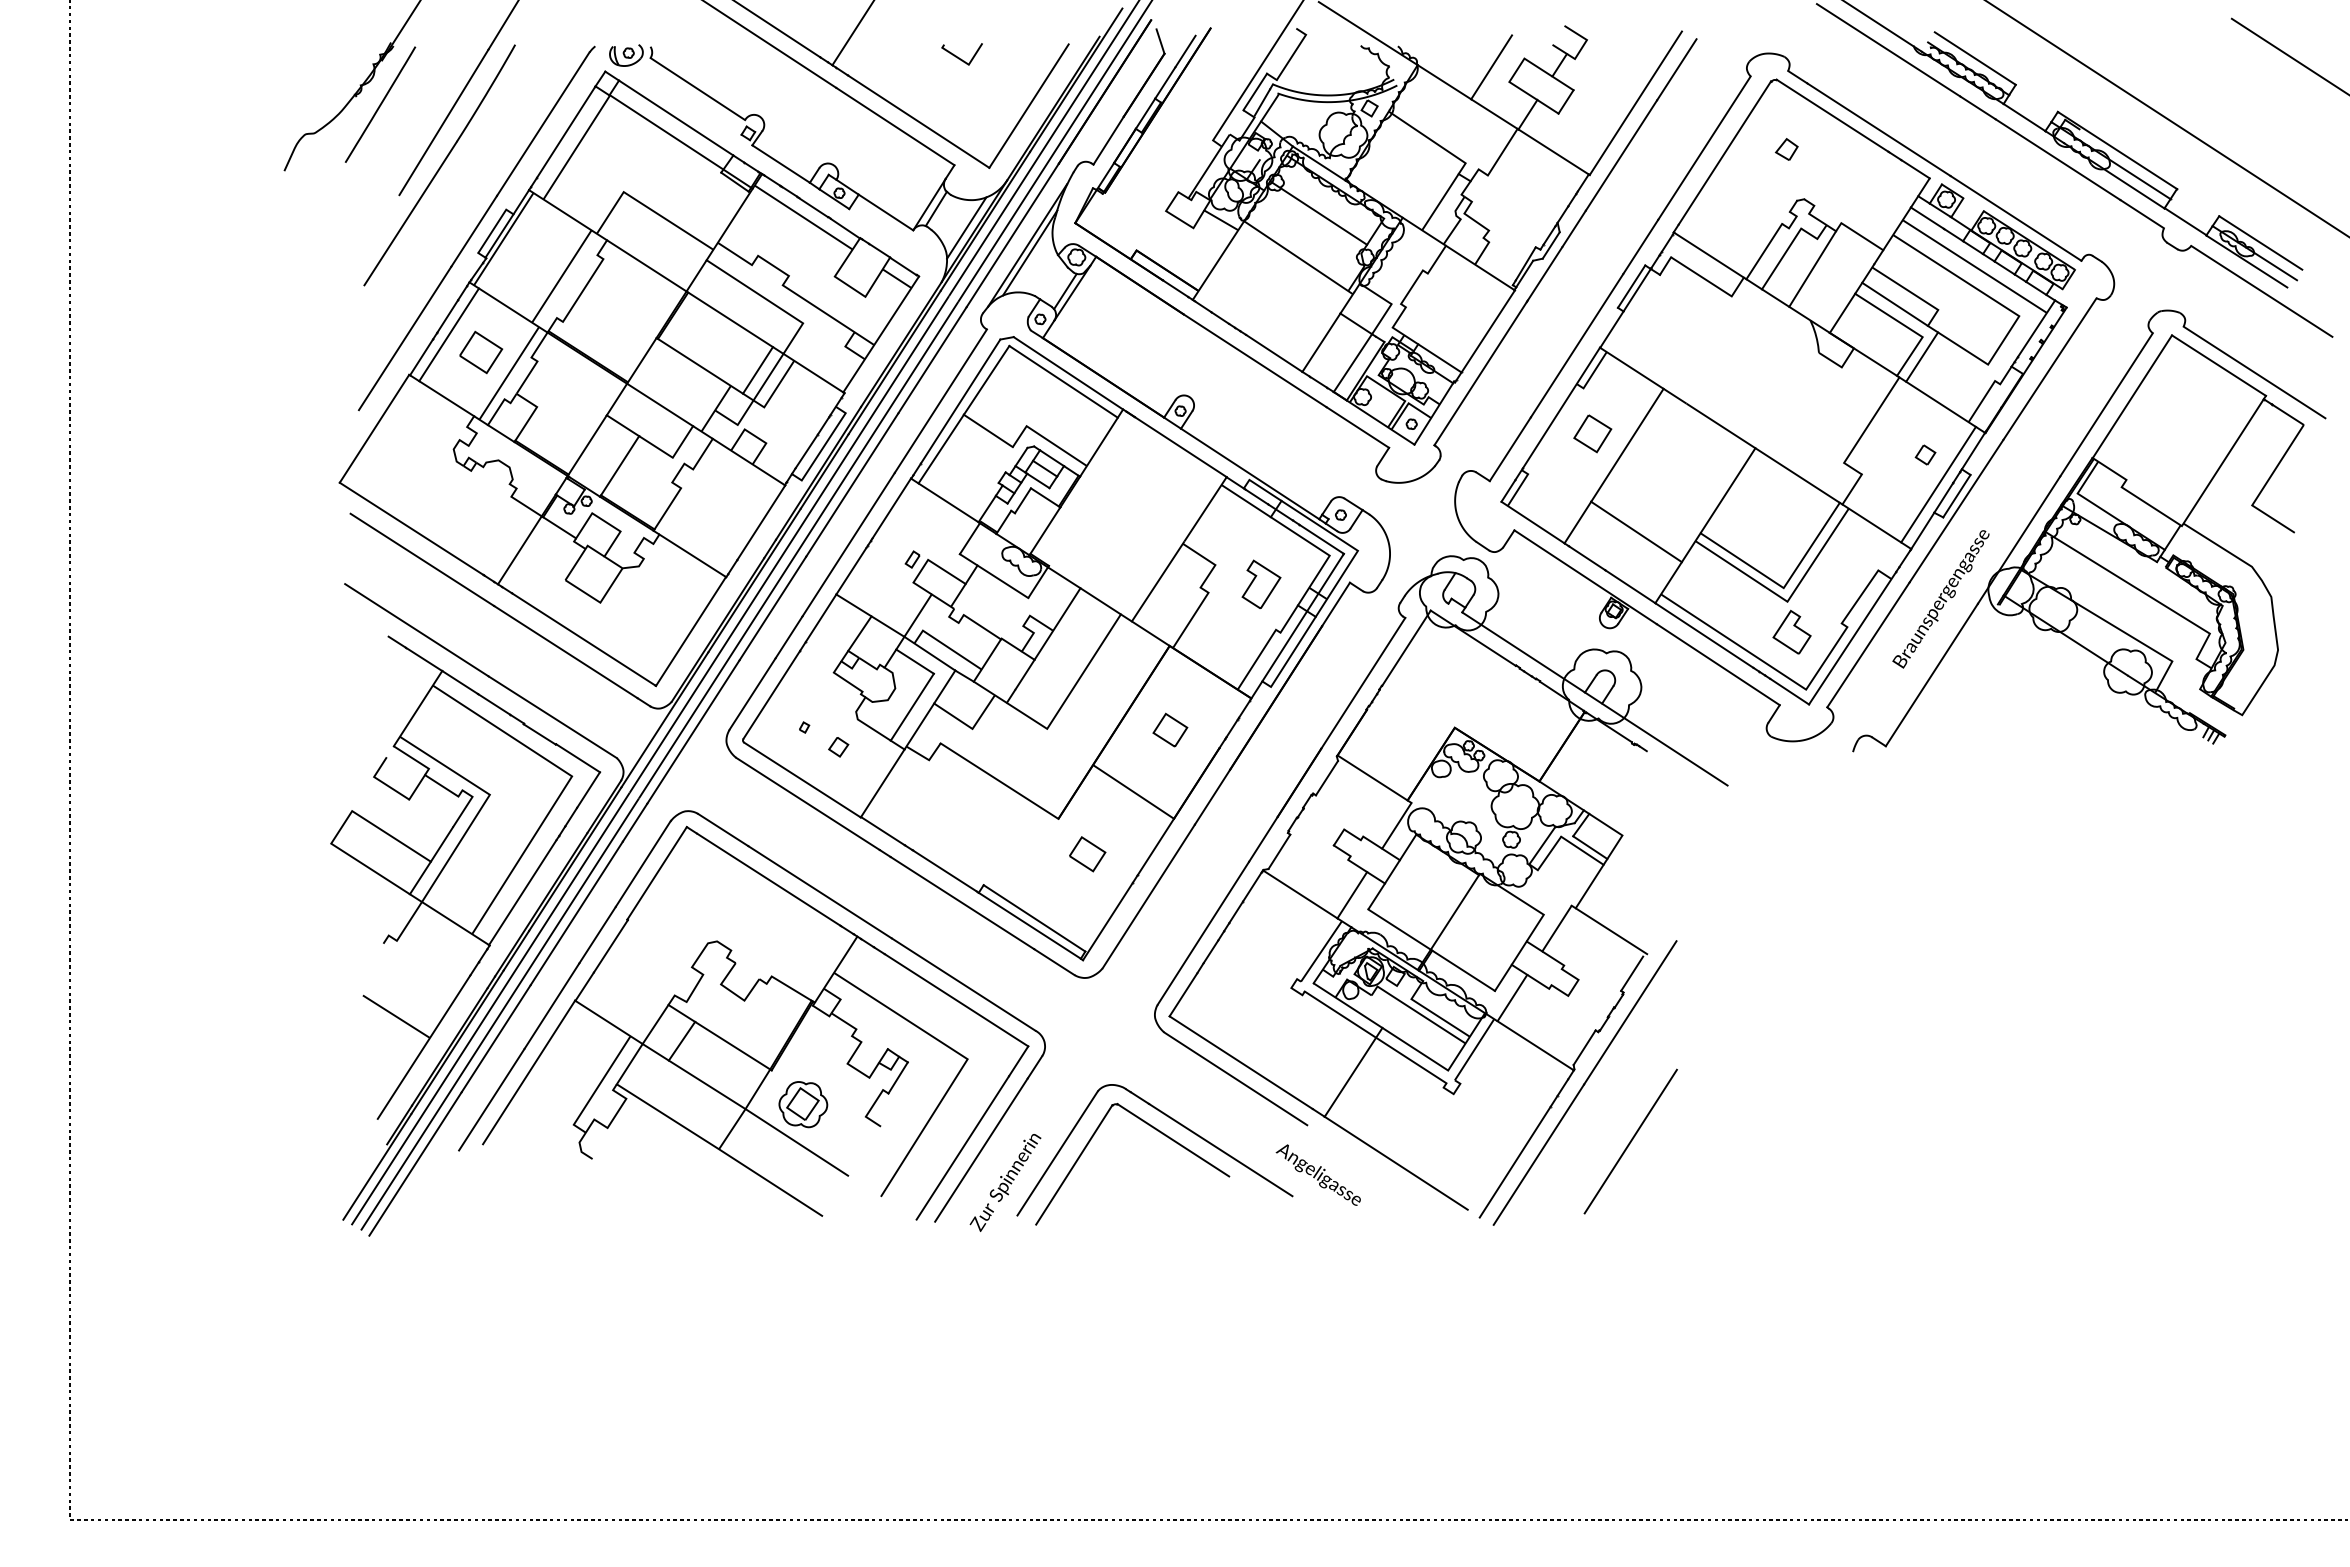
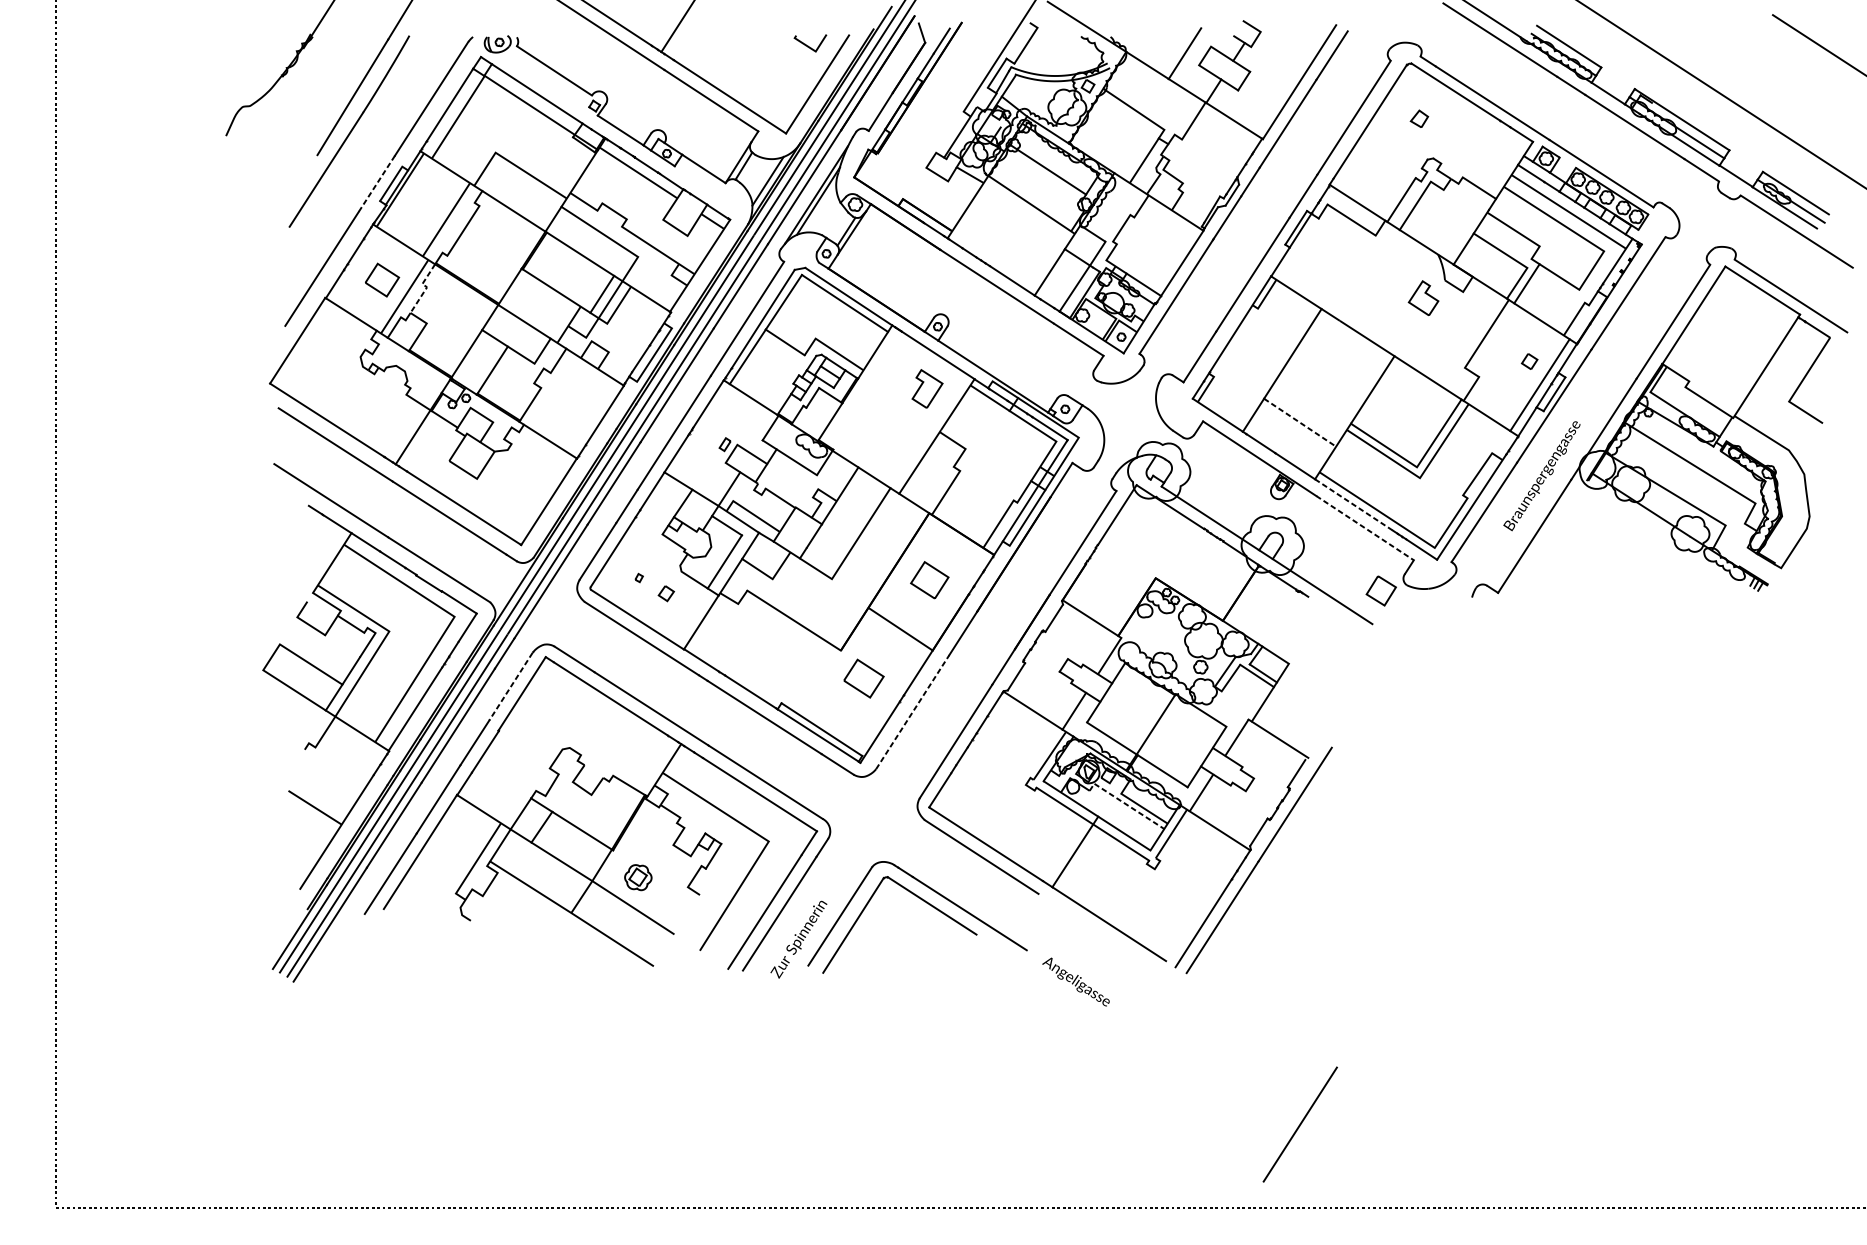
line: (959, 57) -> (808, 45), moved
line: (380, 104) -> (302, 83), removed
line: (473, 231) -> (376, 184), solid -> dashed
line: (1812, 268) -> (1439, 213), removed
line: (1894, 303) -> (1504, 241), removed
line: (449, 334) -> (357, 265), removed
line: (537, 361) -> (427, 287), solid -> dashed
part: (1592, 433) -> (1381, 590), moved
line: (1636, 532) -> (1300, 423), solid -> dashed
part: (1261, 583) -> (927, 388), moved
part: (1791, 631) -> (1423, 297), moved
line: (1704, 635) -> (1354, 504), solid -> dashed
line: (1718, 664) -> (1365, 527), solid -> dashed
part: (1170, 729) -> (929, 579), size x1.4
part: (1087, 854) -> (863, 678), size x1.4
line: (643, 864) -> (511, 686), solid -> dashed
line: (1149, 896) -> (913, 712), solid -> dashed
line: (1416, 1012) -> (1125, 804), solid -> dashed
part: (803, 1104) -> (638, 877), size x0.7
line: (1630, 1141) -> (1300, 1124), moved
text: (1317, 1174) -> (1075, 981), moved

